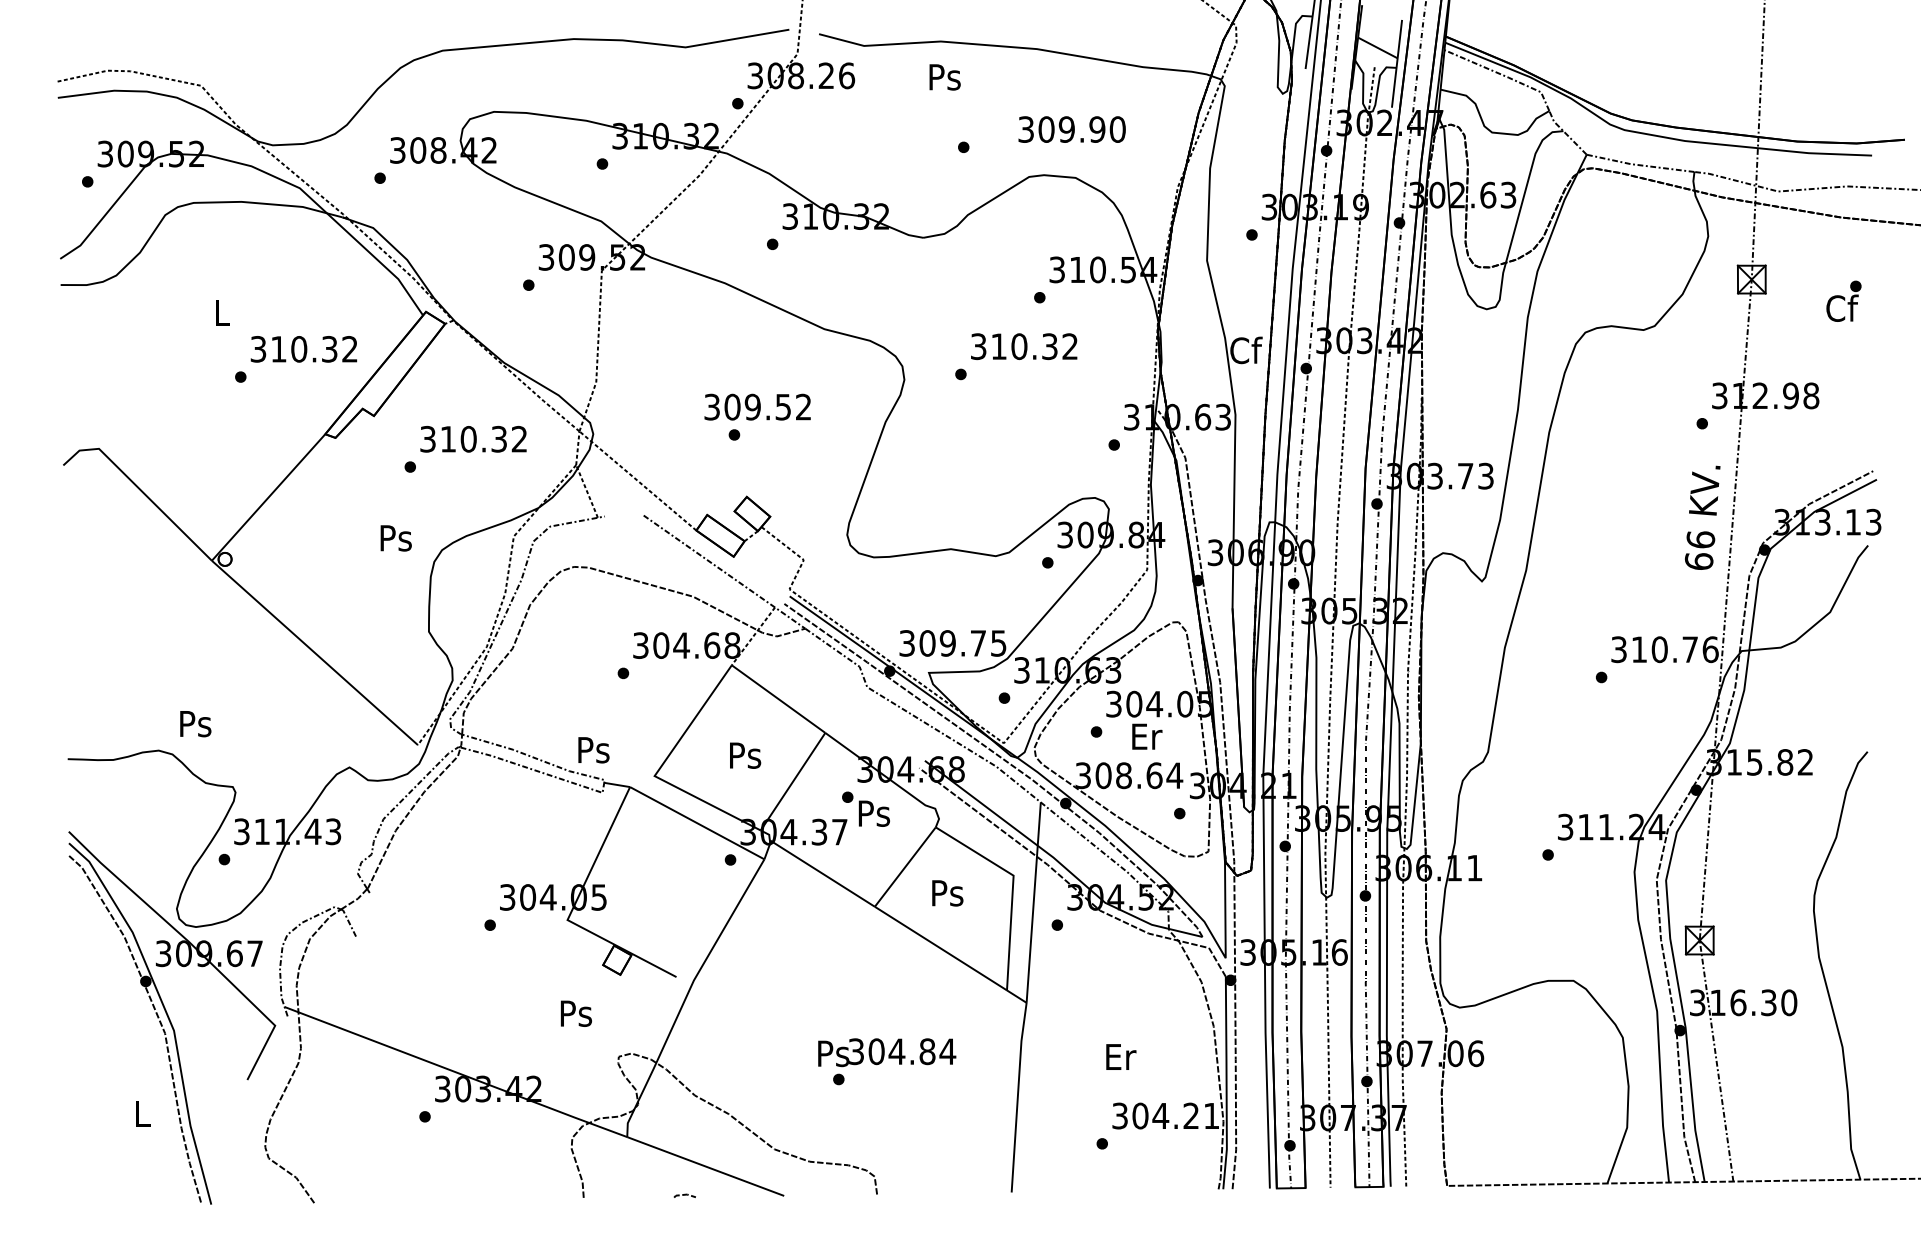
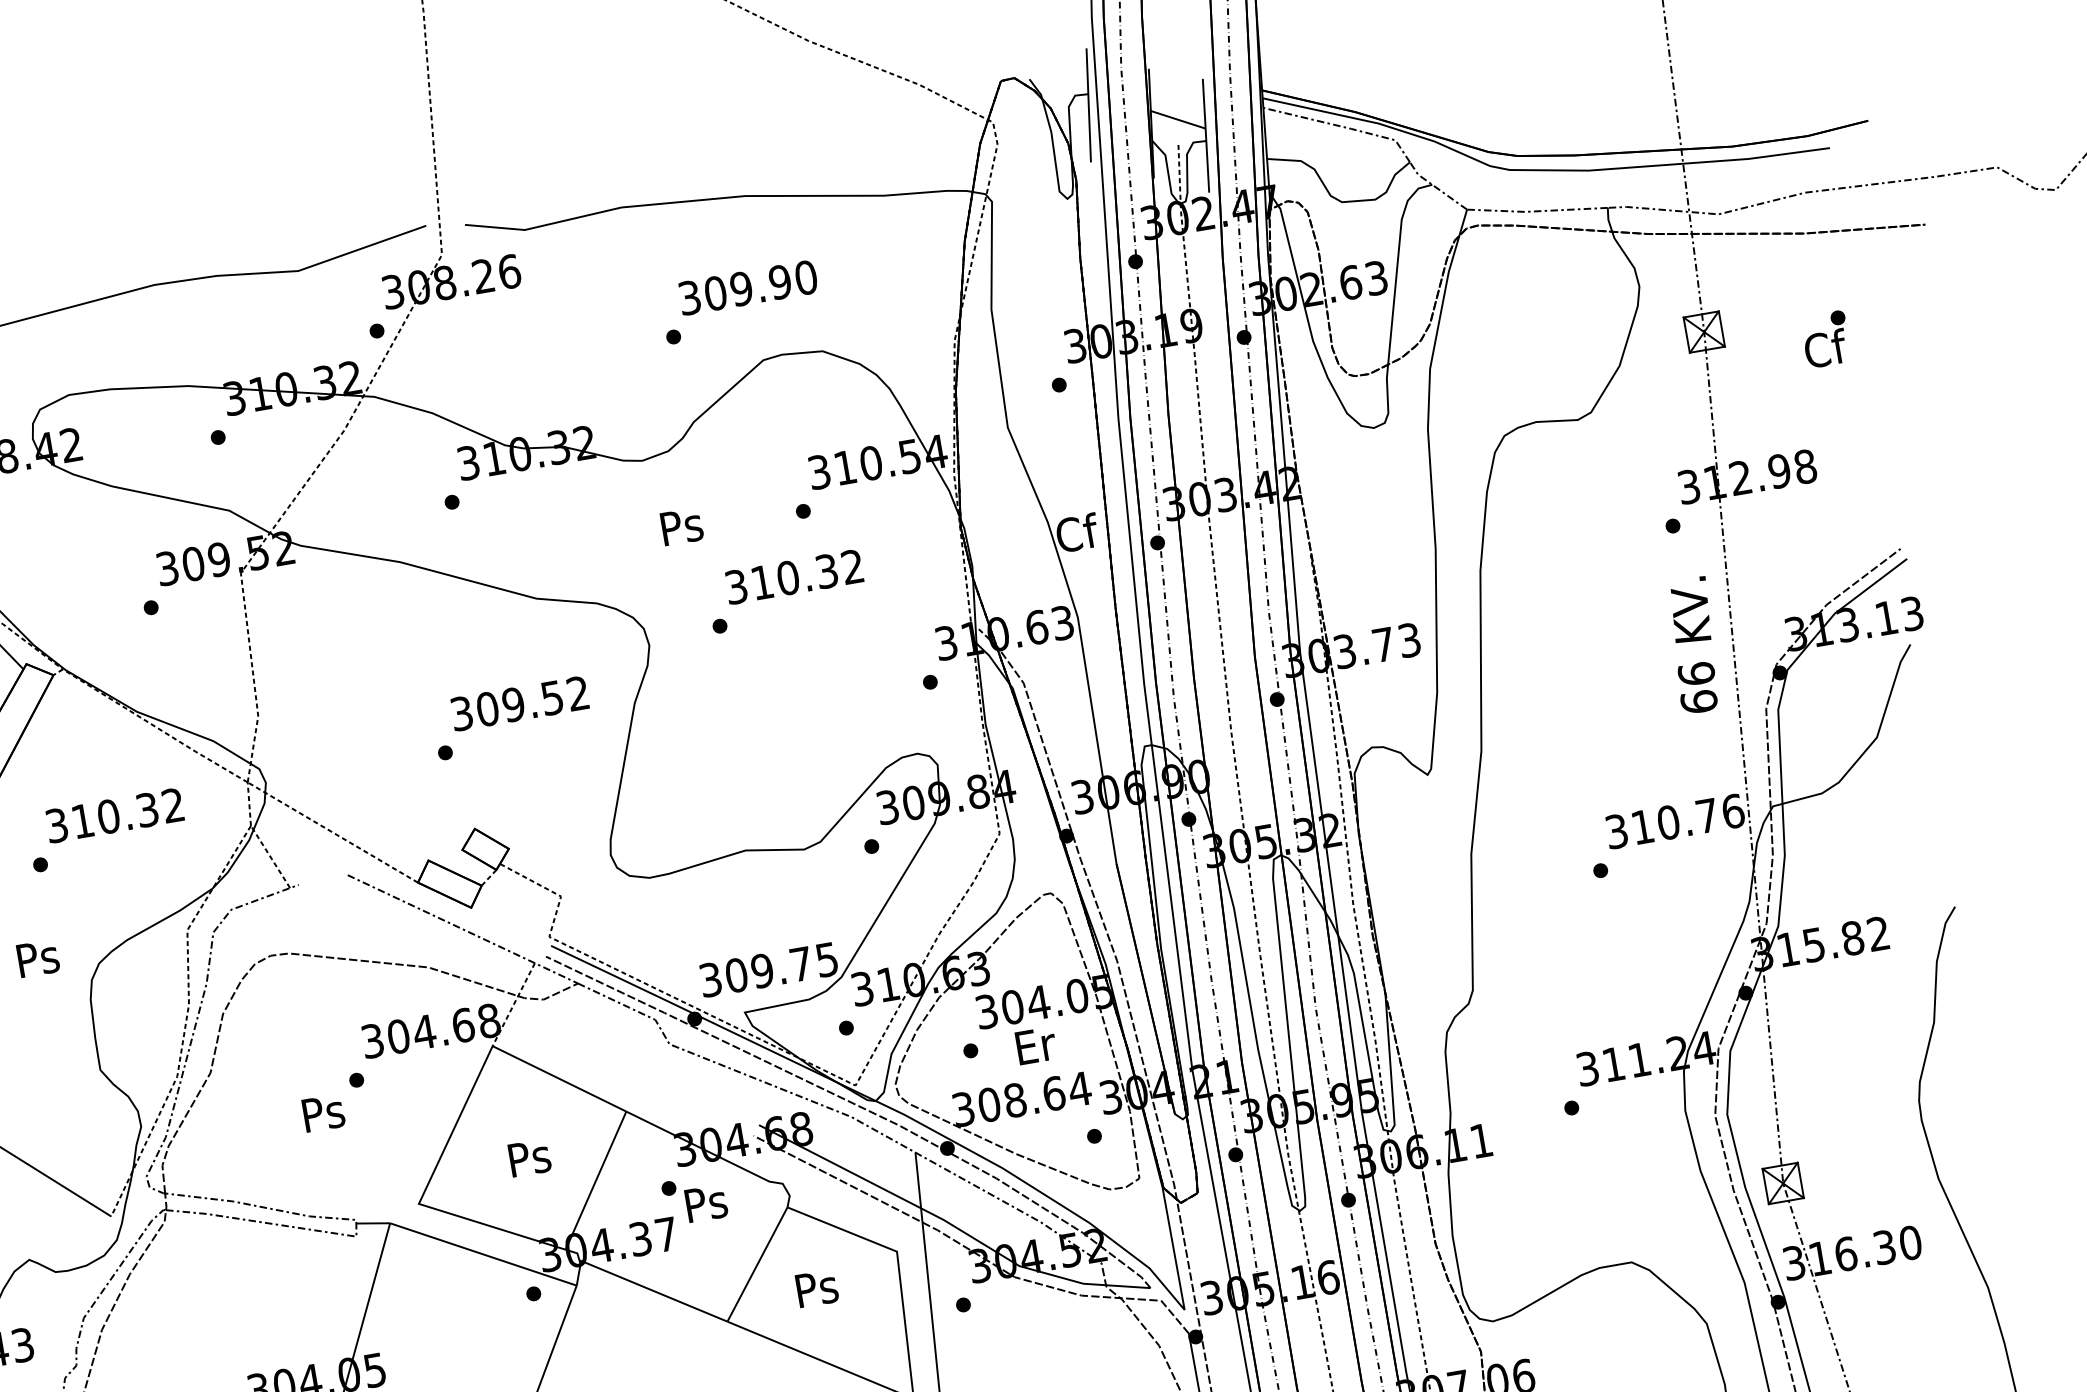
text: (944, 77) -> (681, 526), moved
text: (1071, 129) -> (747, 287), moved
text: (757, 406) -> (519, 702), moved
text: (593, 750) -> (323, 1113), moved

